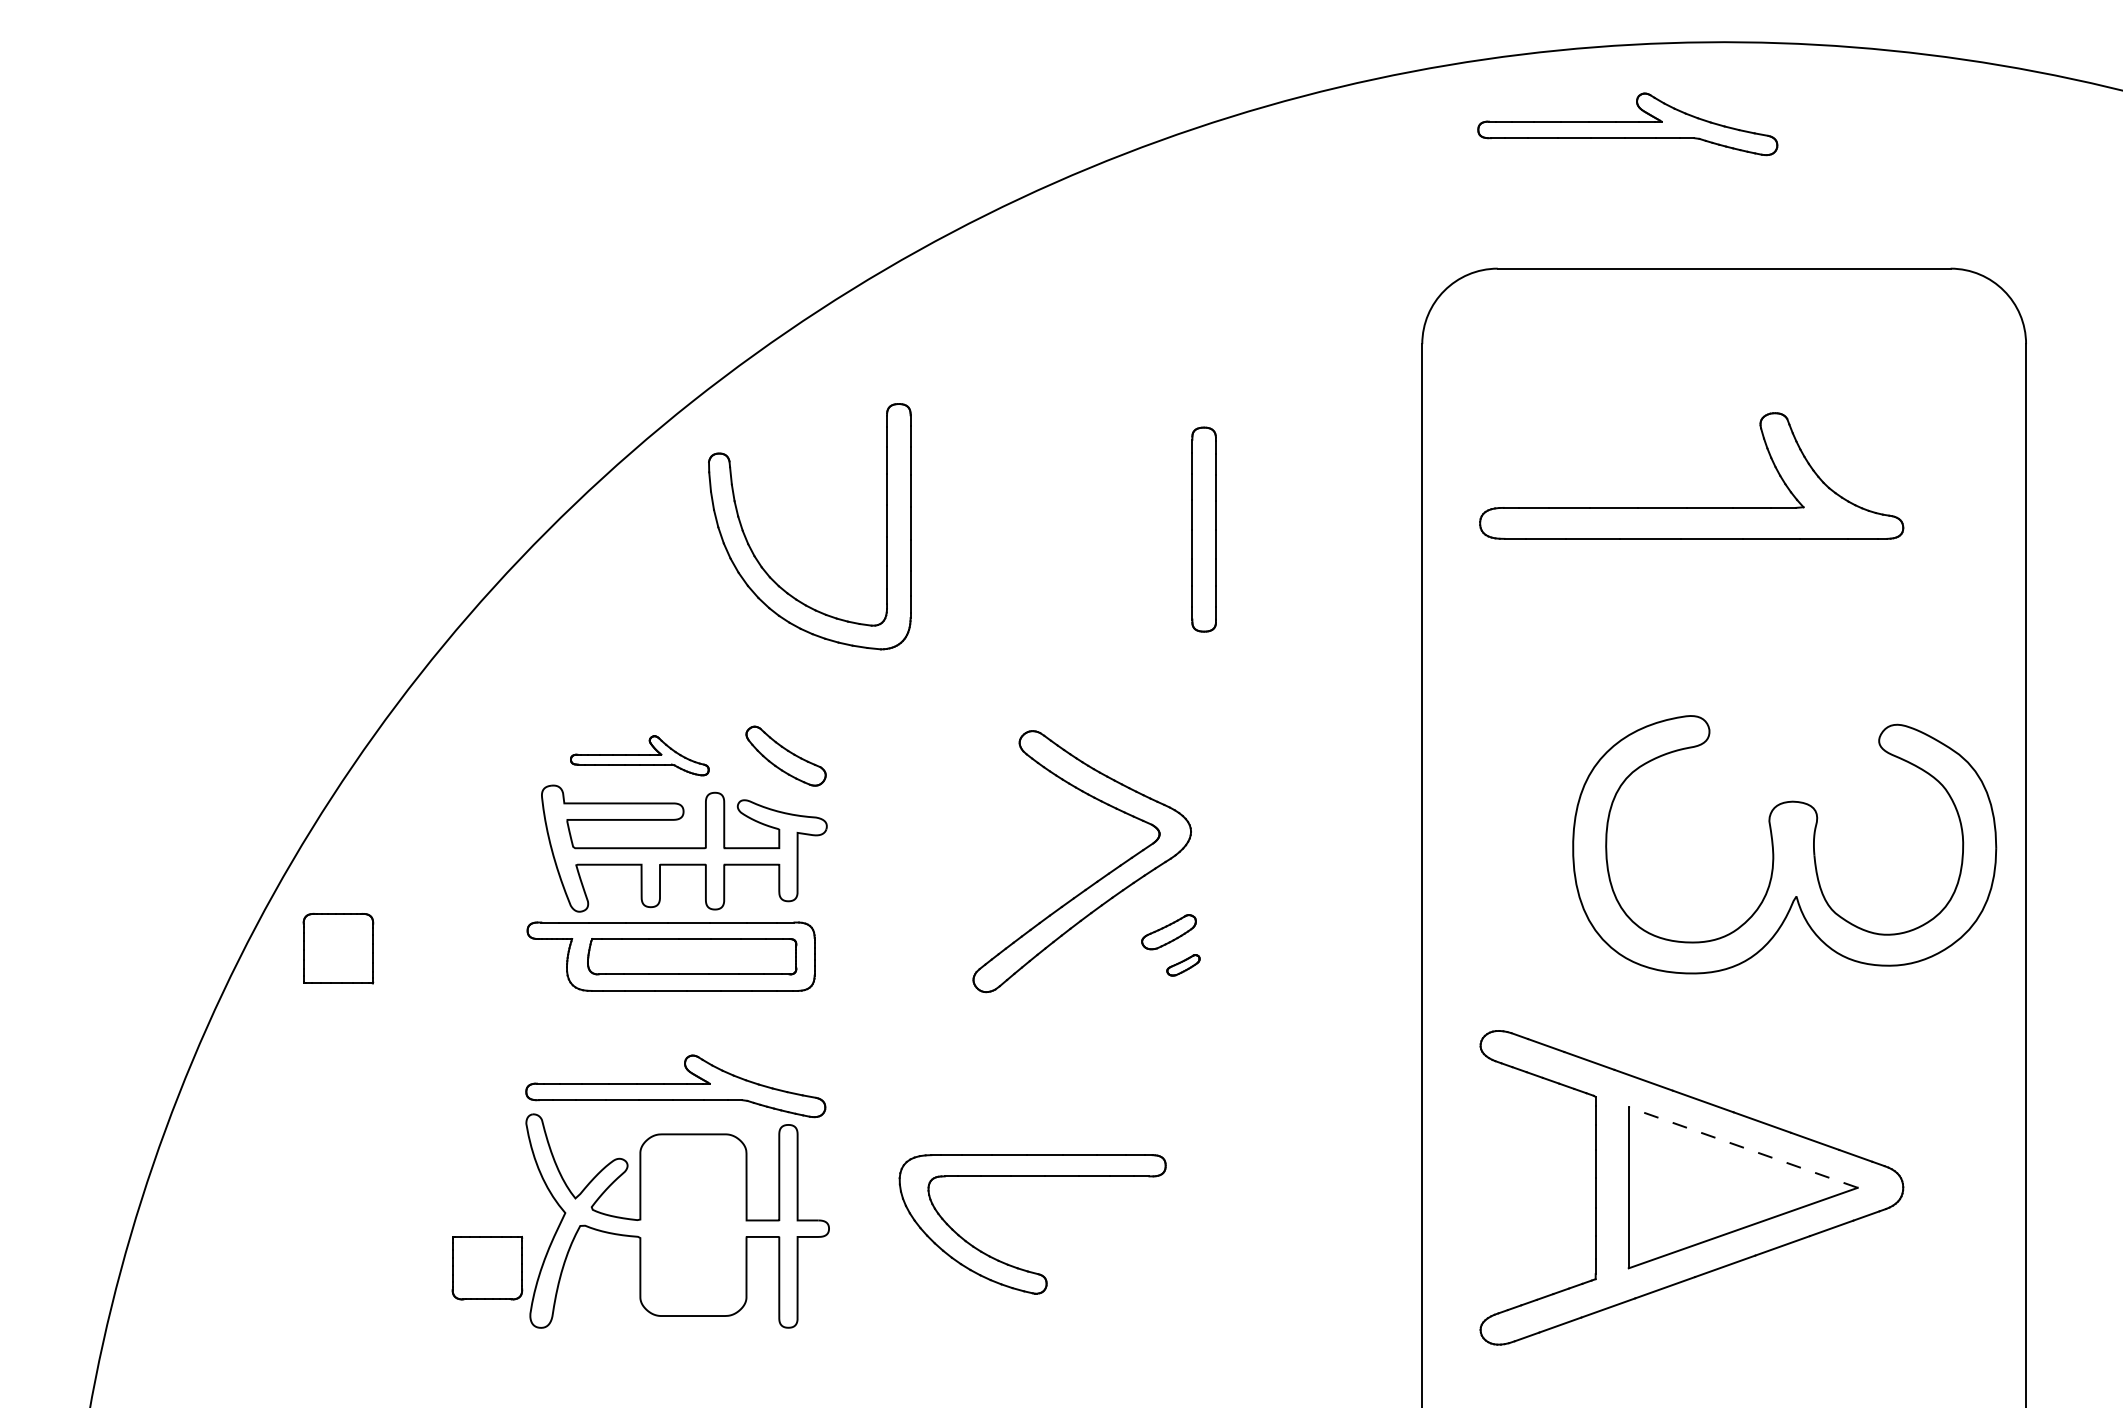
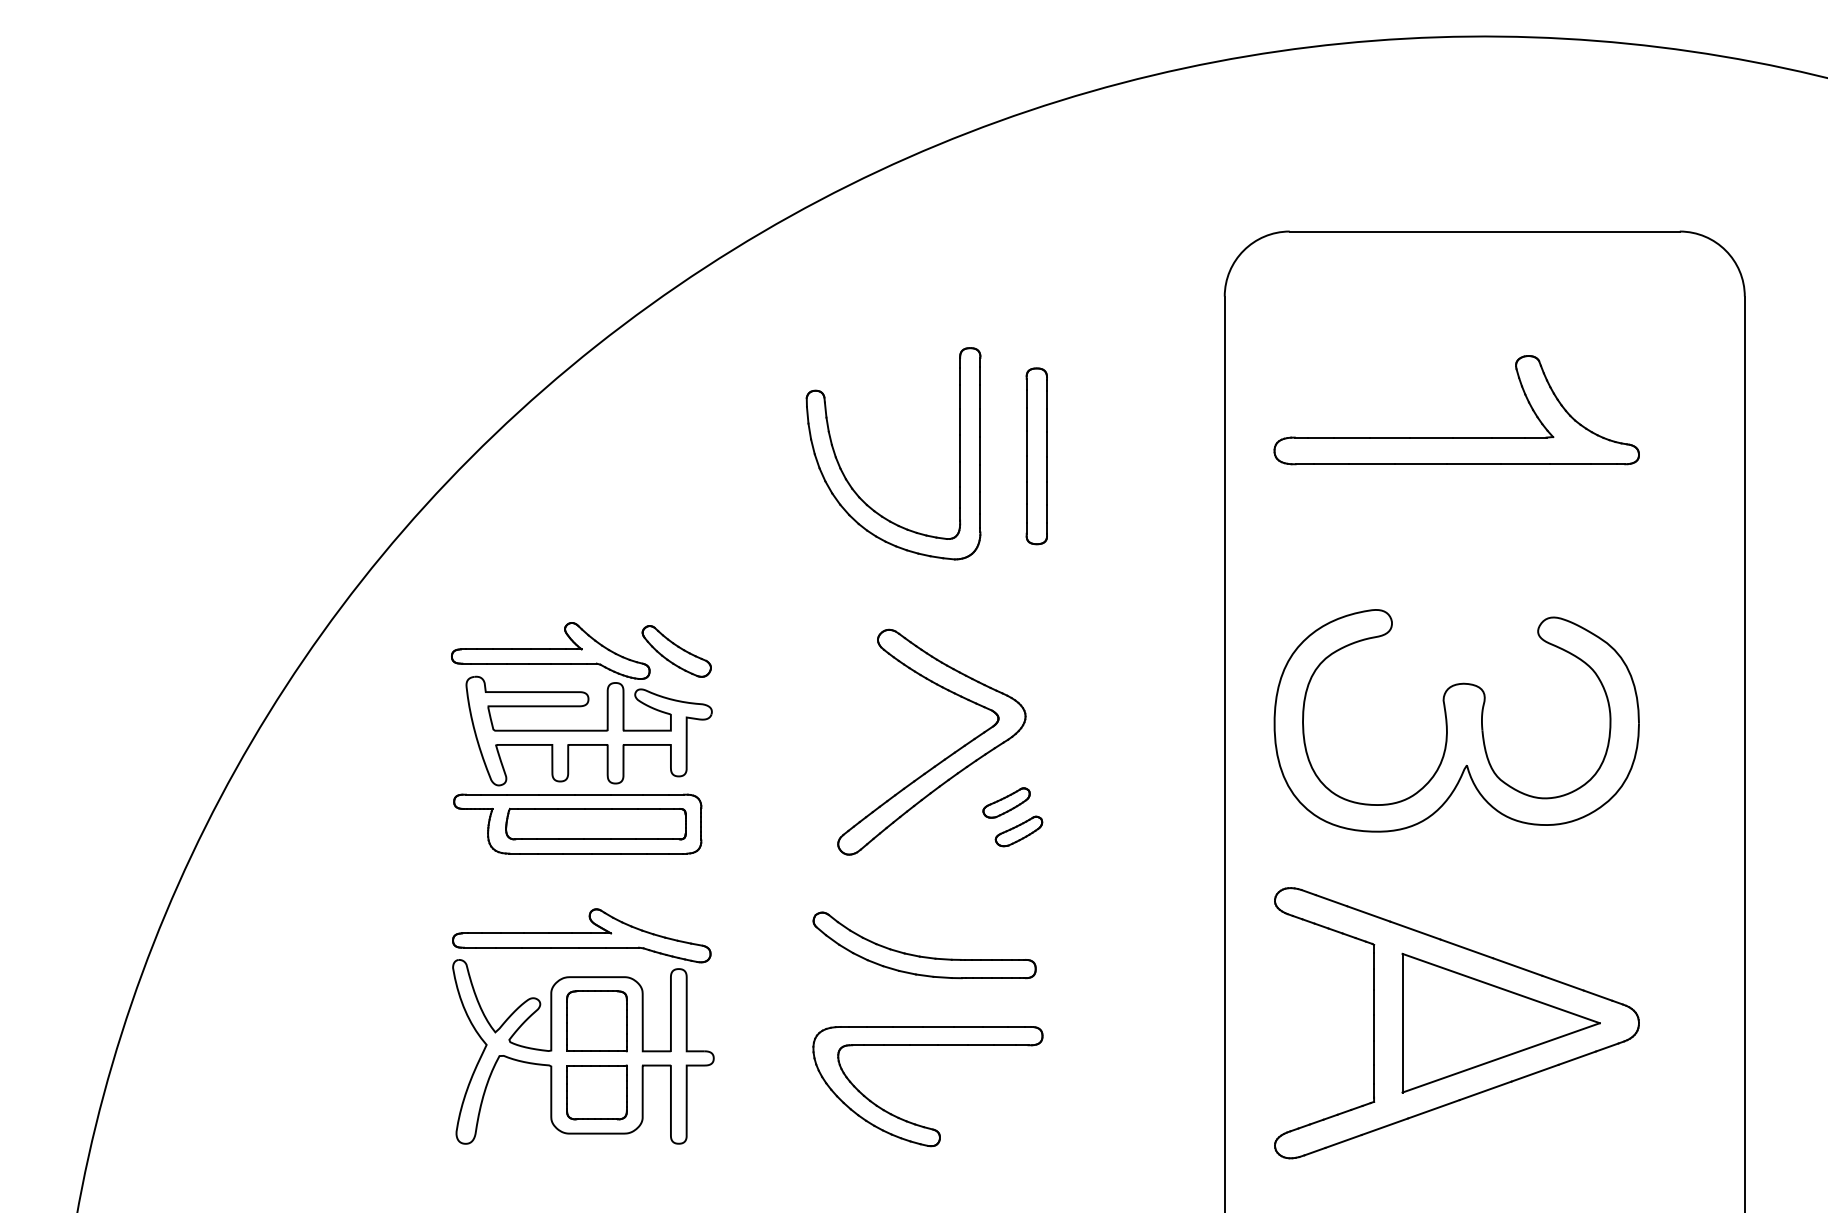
part: (1627, 124) -> (1401, 107), removed
part: (759, 561) -> (850, 483), moved
part: (639, 755) -> (550, 650), size x1.67
part: (1784, 844) -> (1456, 720), moved
part: (338, 948) -> (597, 1021), moved
part: (1183, 965) -> (1019, 831), size x1.67
part: (1070, 1109) -> (921, 955), added
line: (1742, 1147) -> (1500, 988), dashed -> solid
part: (1016, 1266) -> (914, 1122), moved
part: (487, 1268) -> (597, 1092), moved

